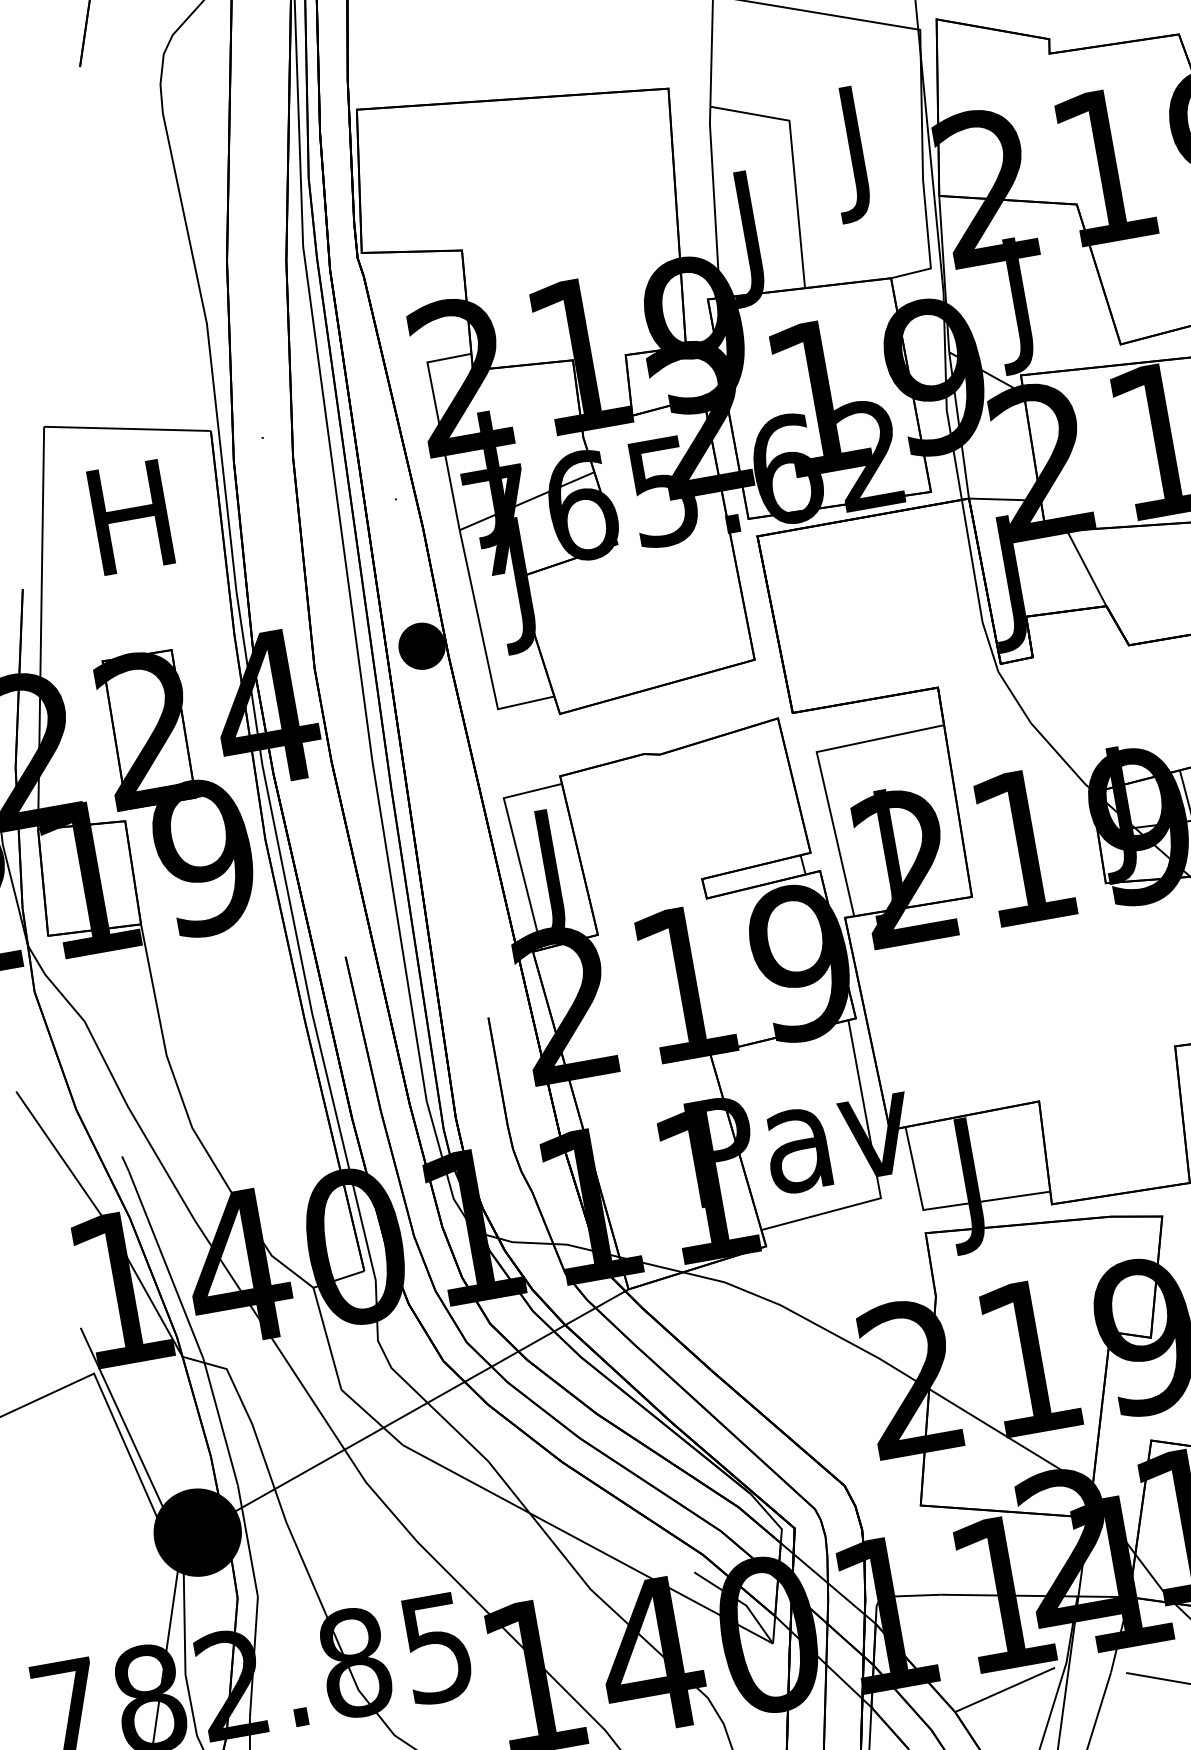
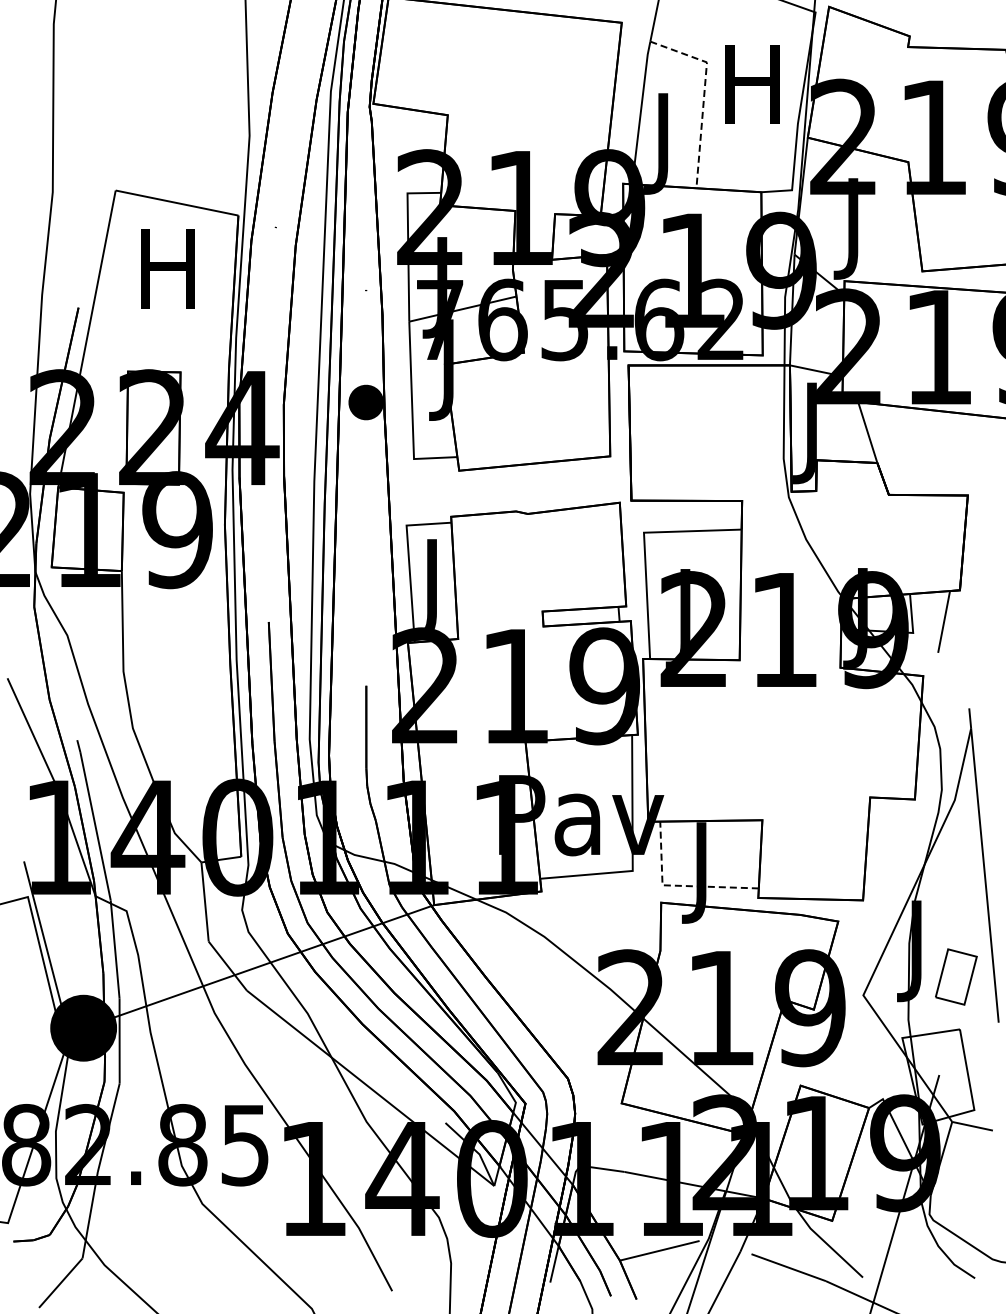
text: (856, 153) -> (752, 95), J -> H
line: (793, 164) -> (704, 95), solid -> dashed
line: (944, 1206) -> (678, 885), solid -> dashed

